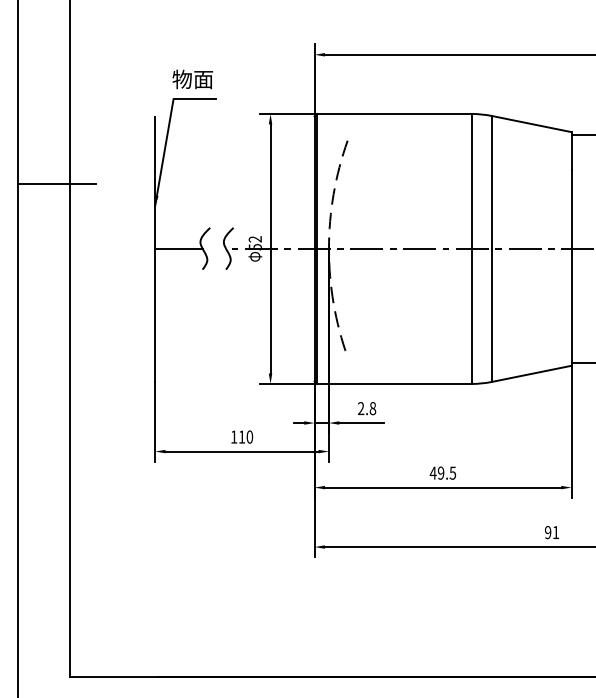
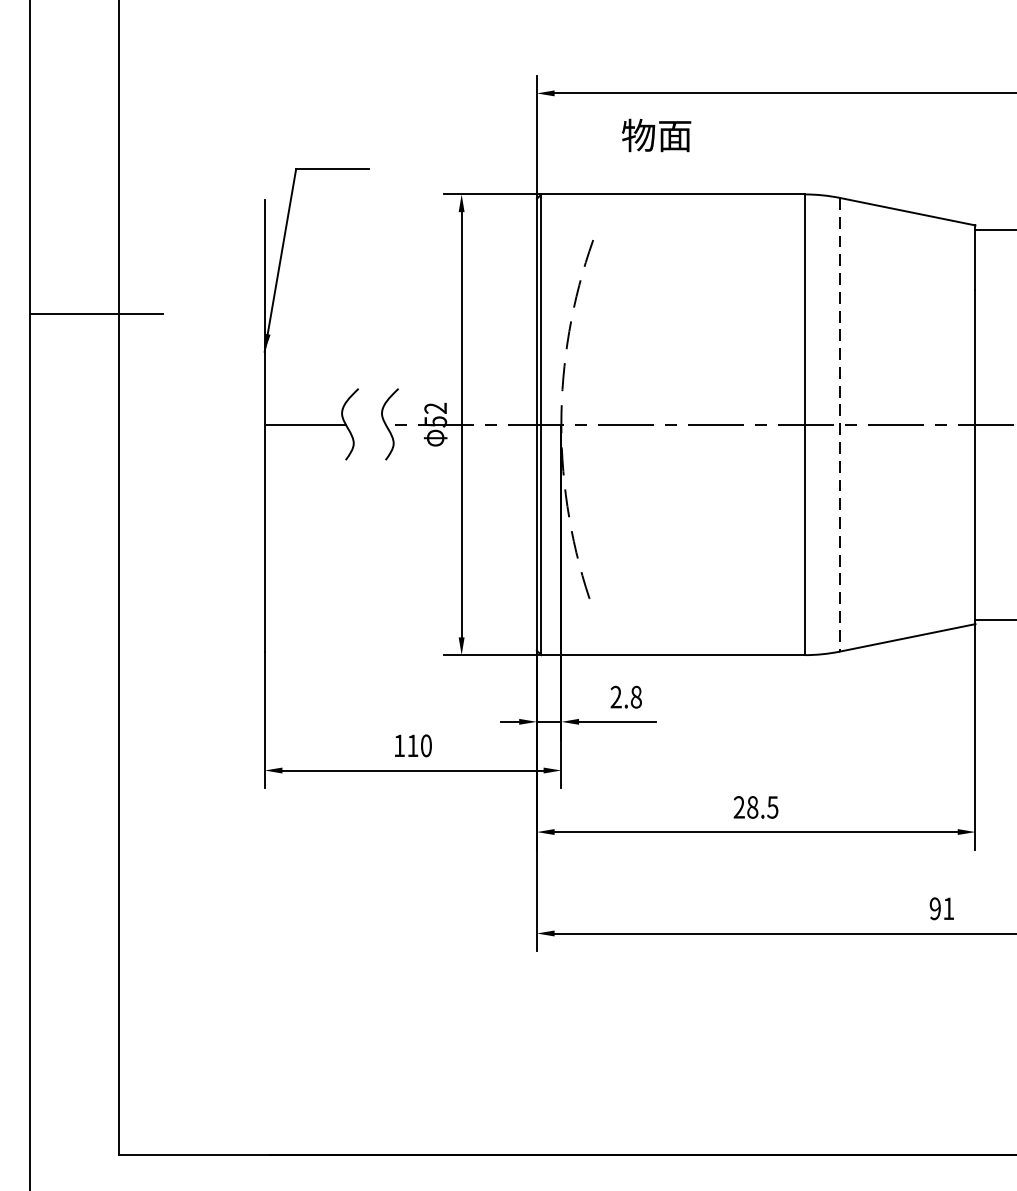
text: (192, 79) -> (656, 135), moved
line: (492, 248) -> (840, 423), solid -> dashed
text: (436, 472) -> (744, 806), 49.5 -> 28.5

